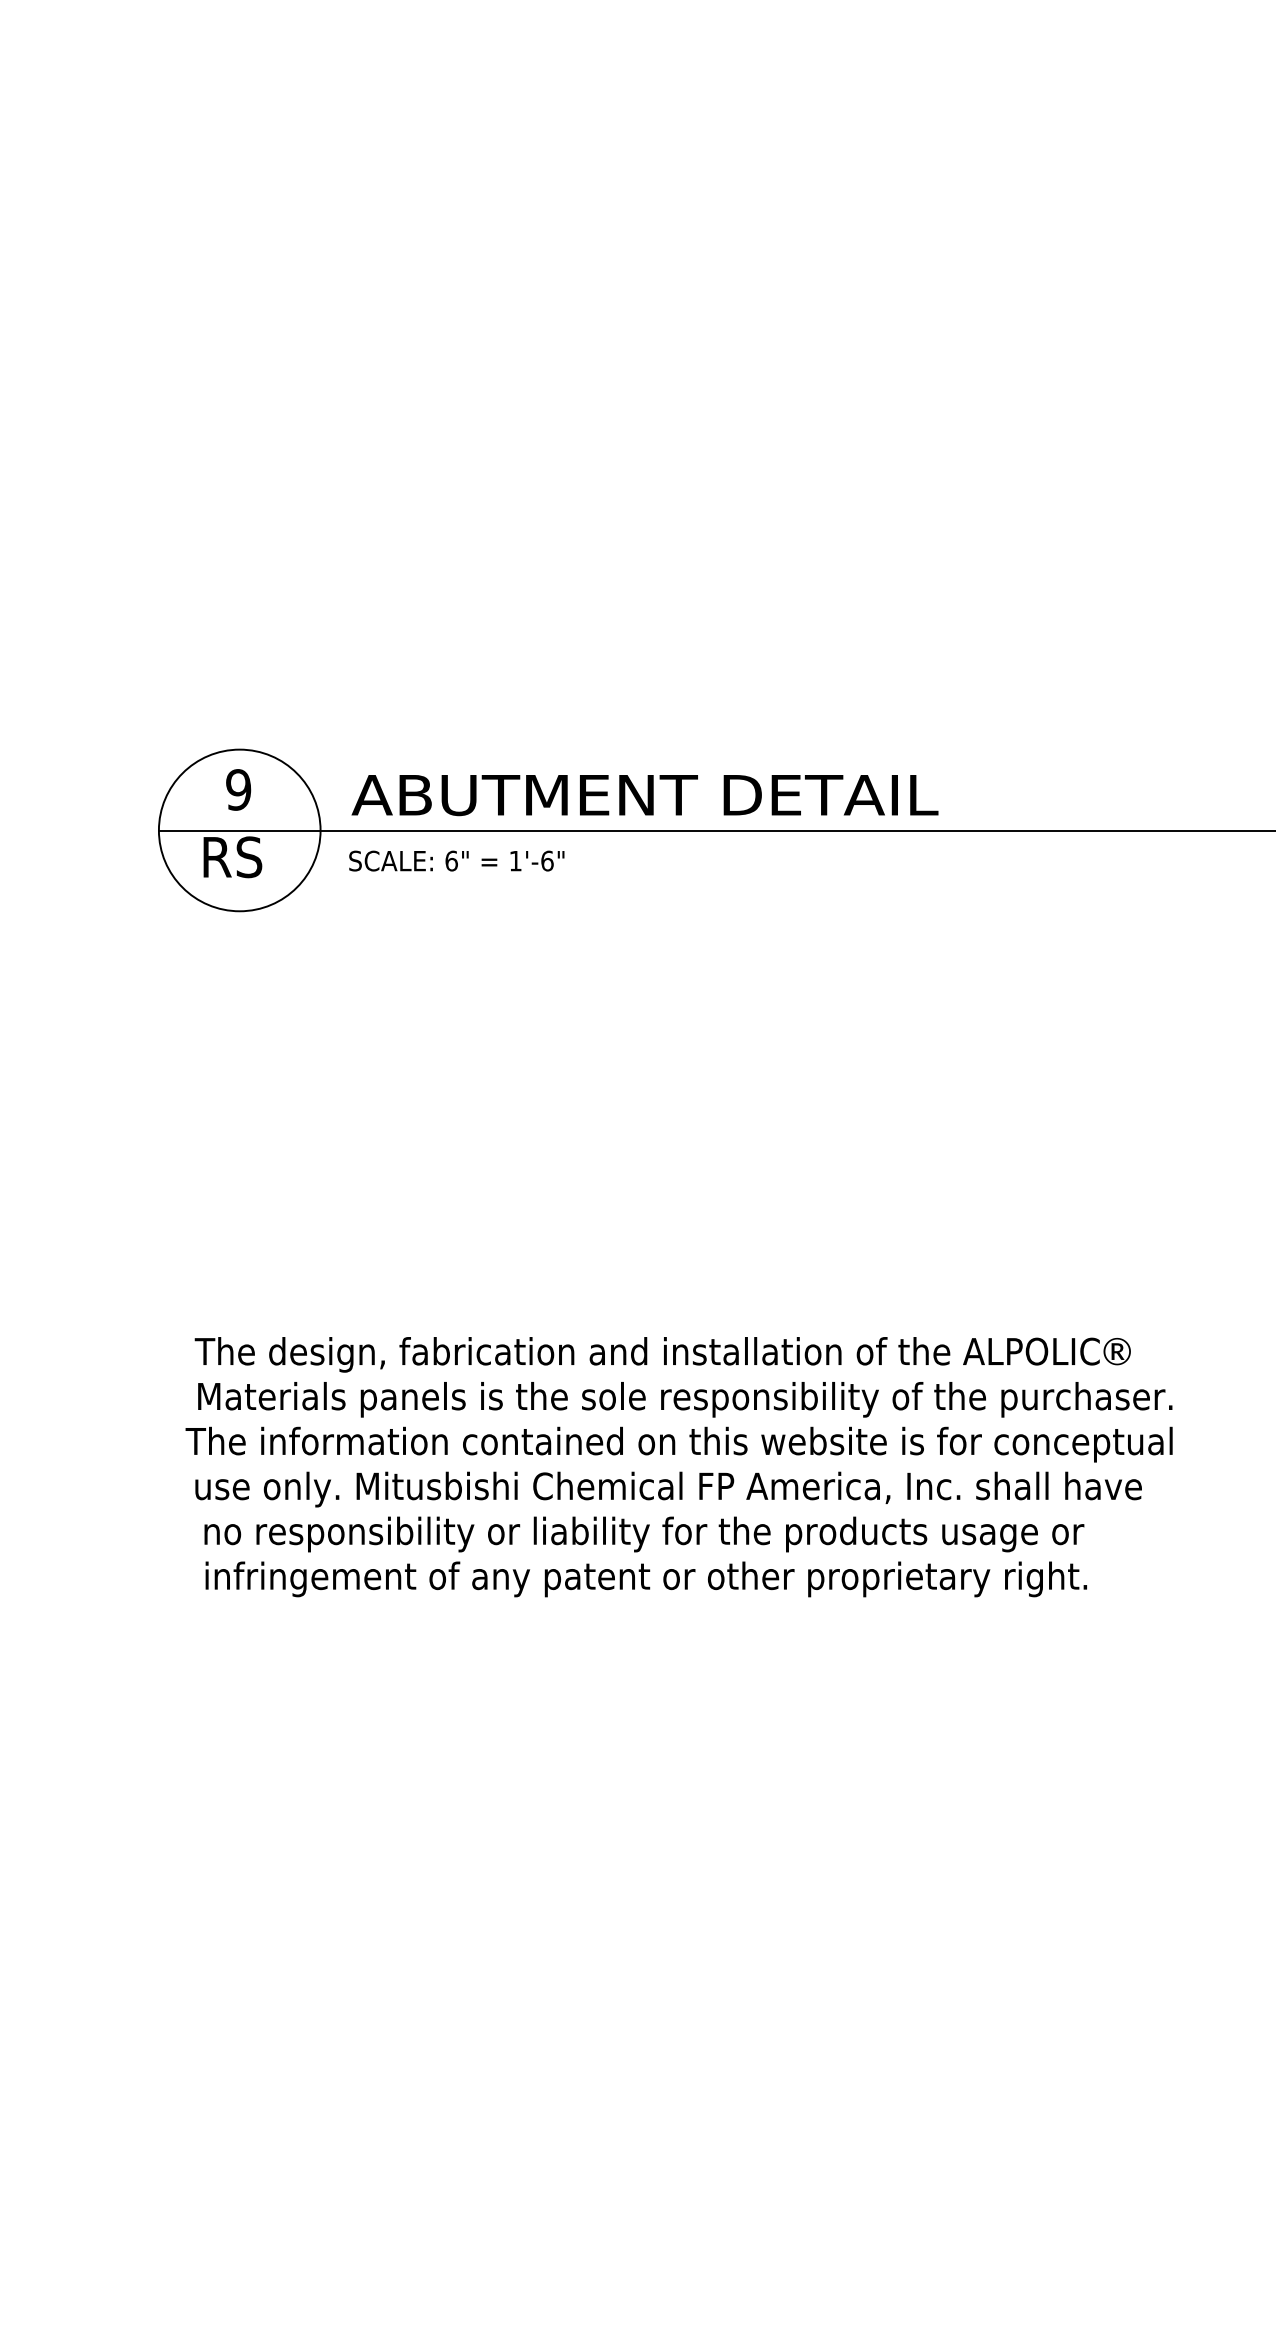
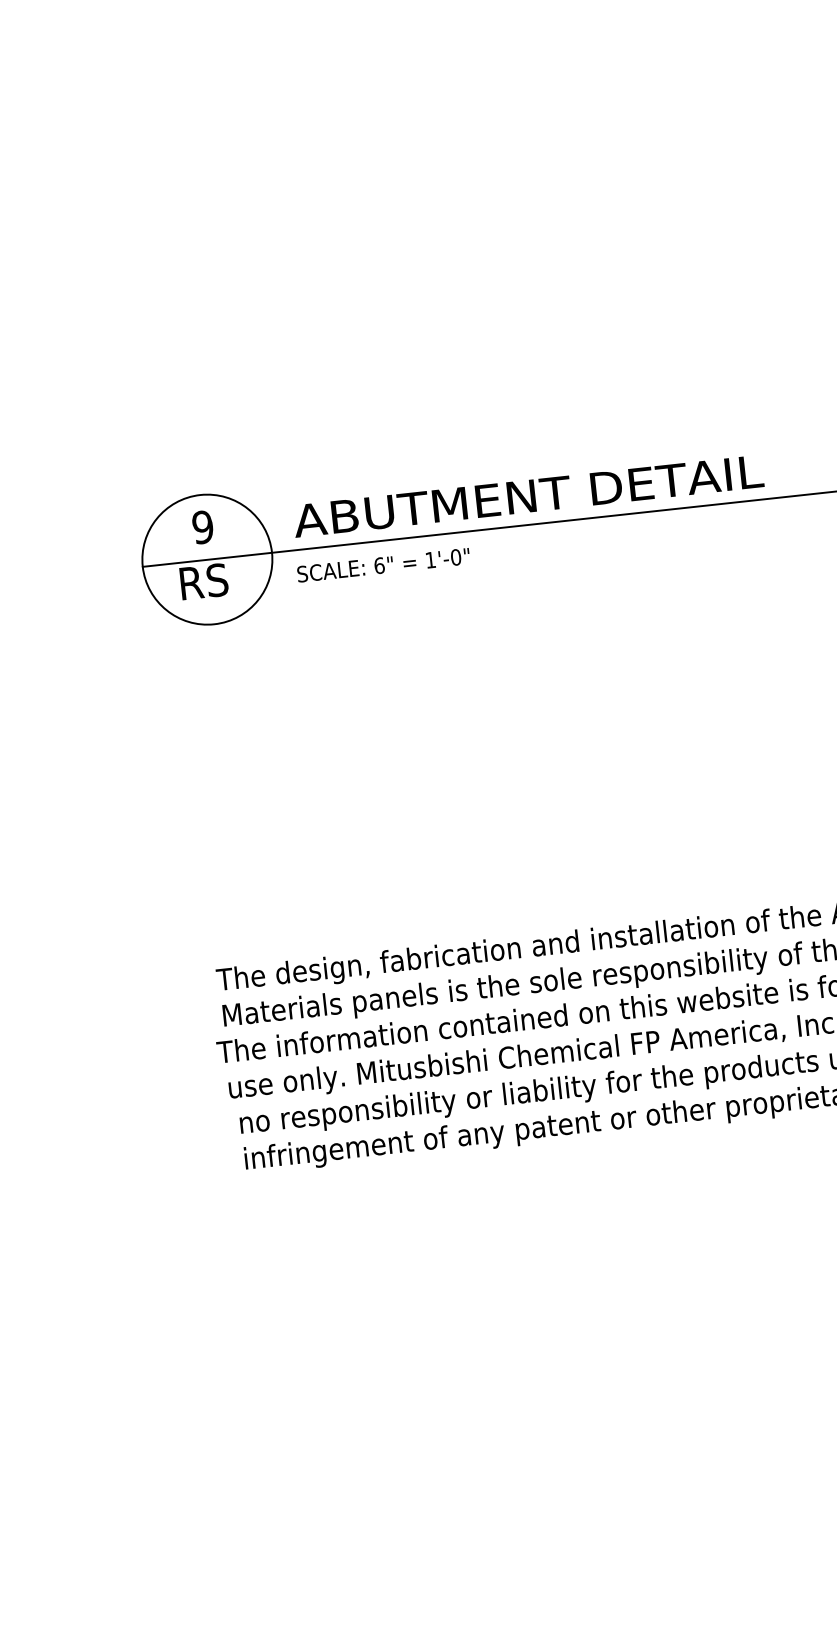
text: (547, 860) -> (456, 556), 1'-6" -> 1'-0"

